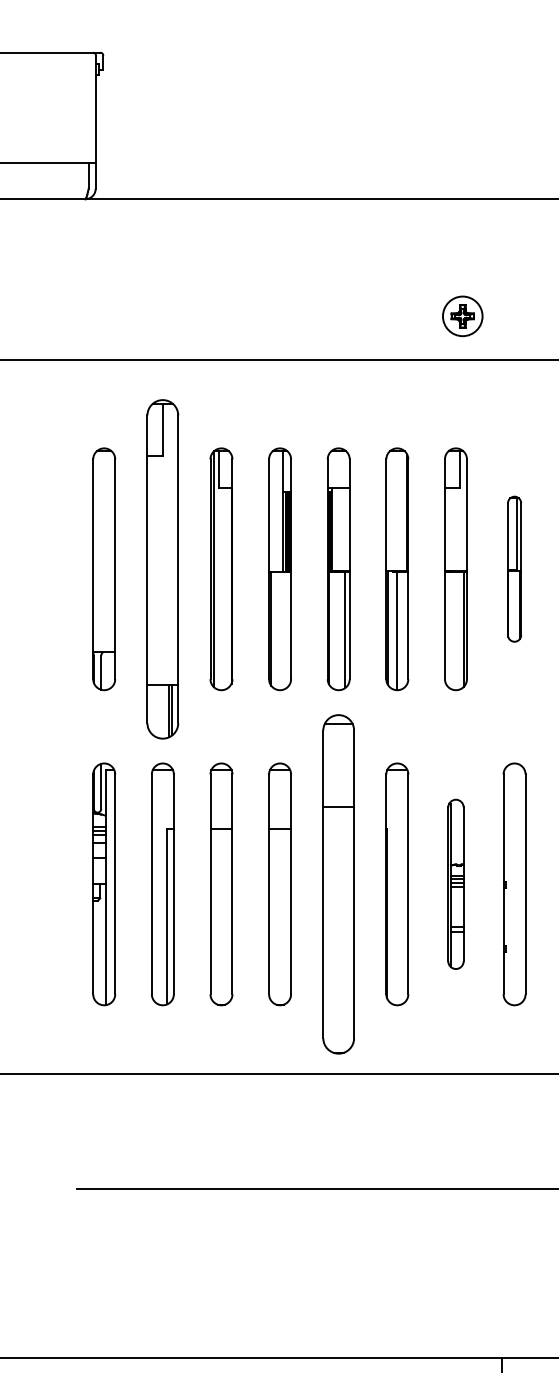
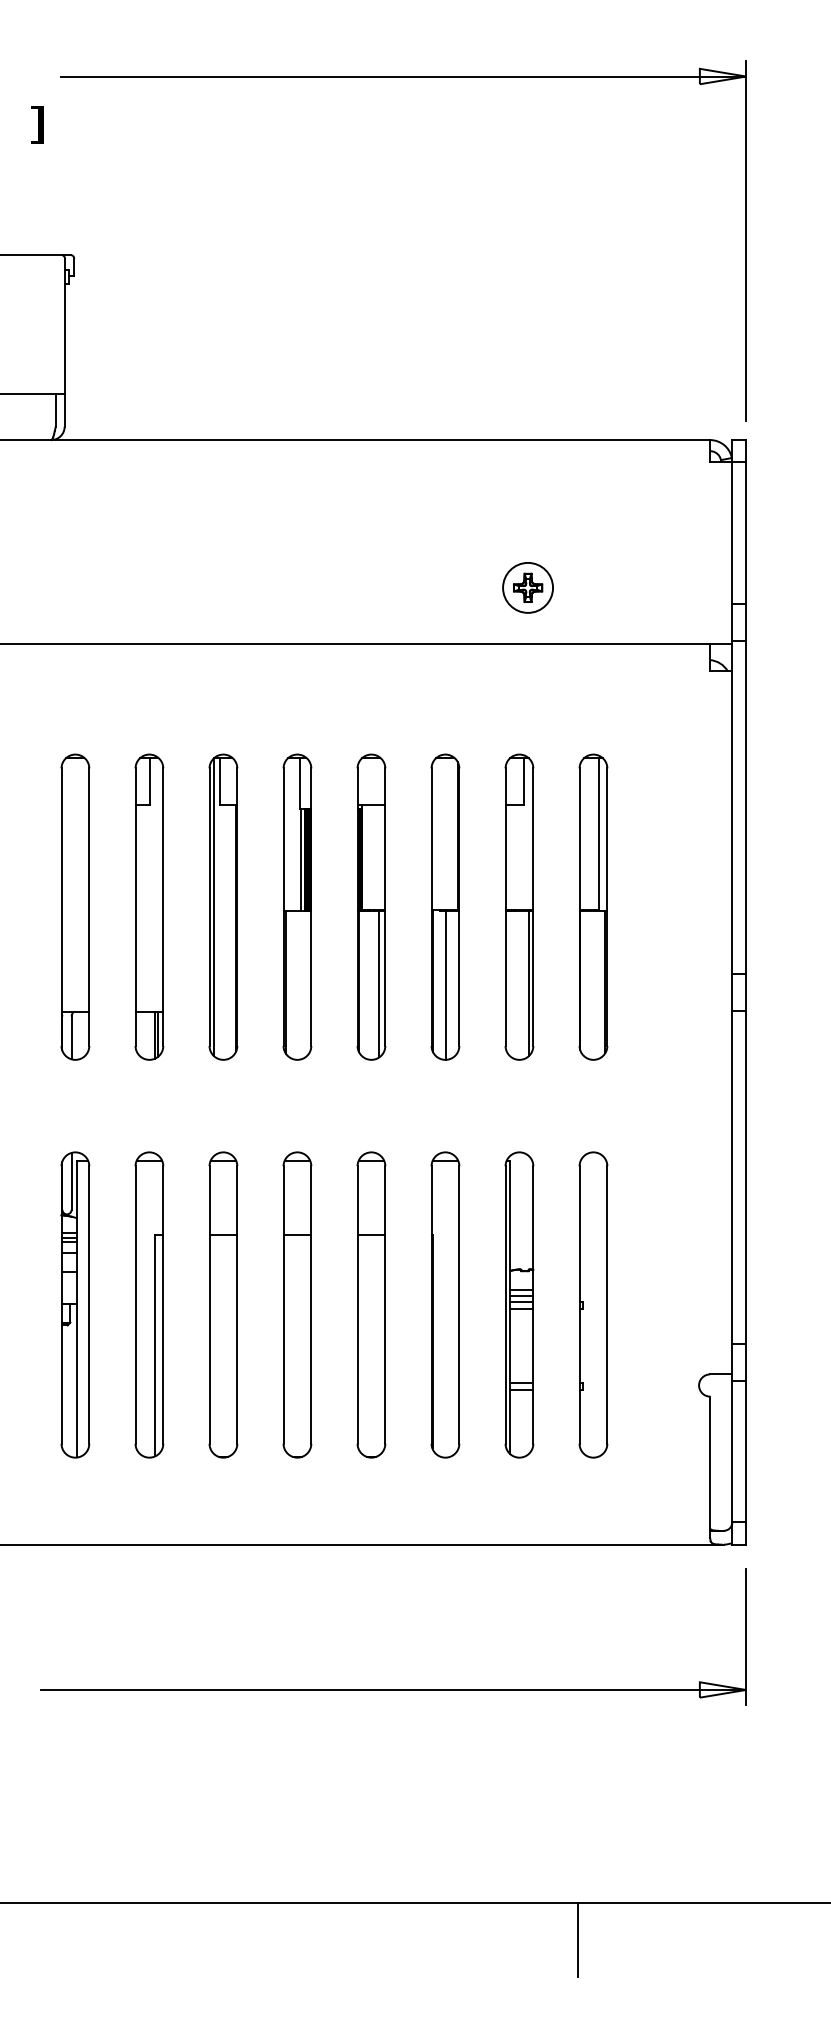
part: (162, 568) -> (149, 906), size x0.71
part: (514, 568) -> (593, 906), size x1.67
part: (338, 883) -> (371, 1304), size x0.71
part: (455, 883) -> (519, 1304), size x1.43

